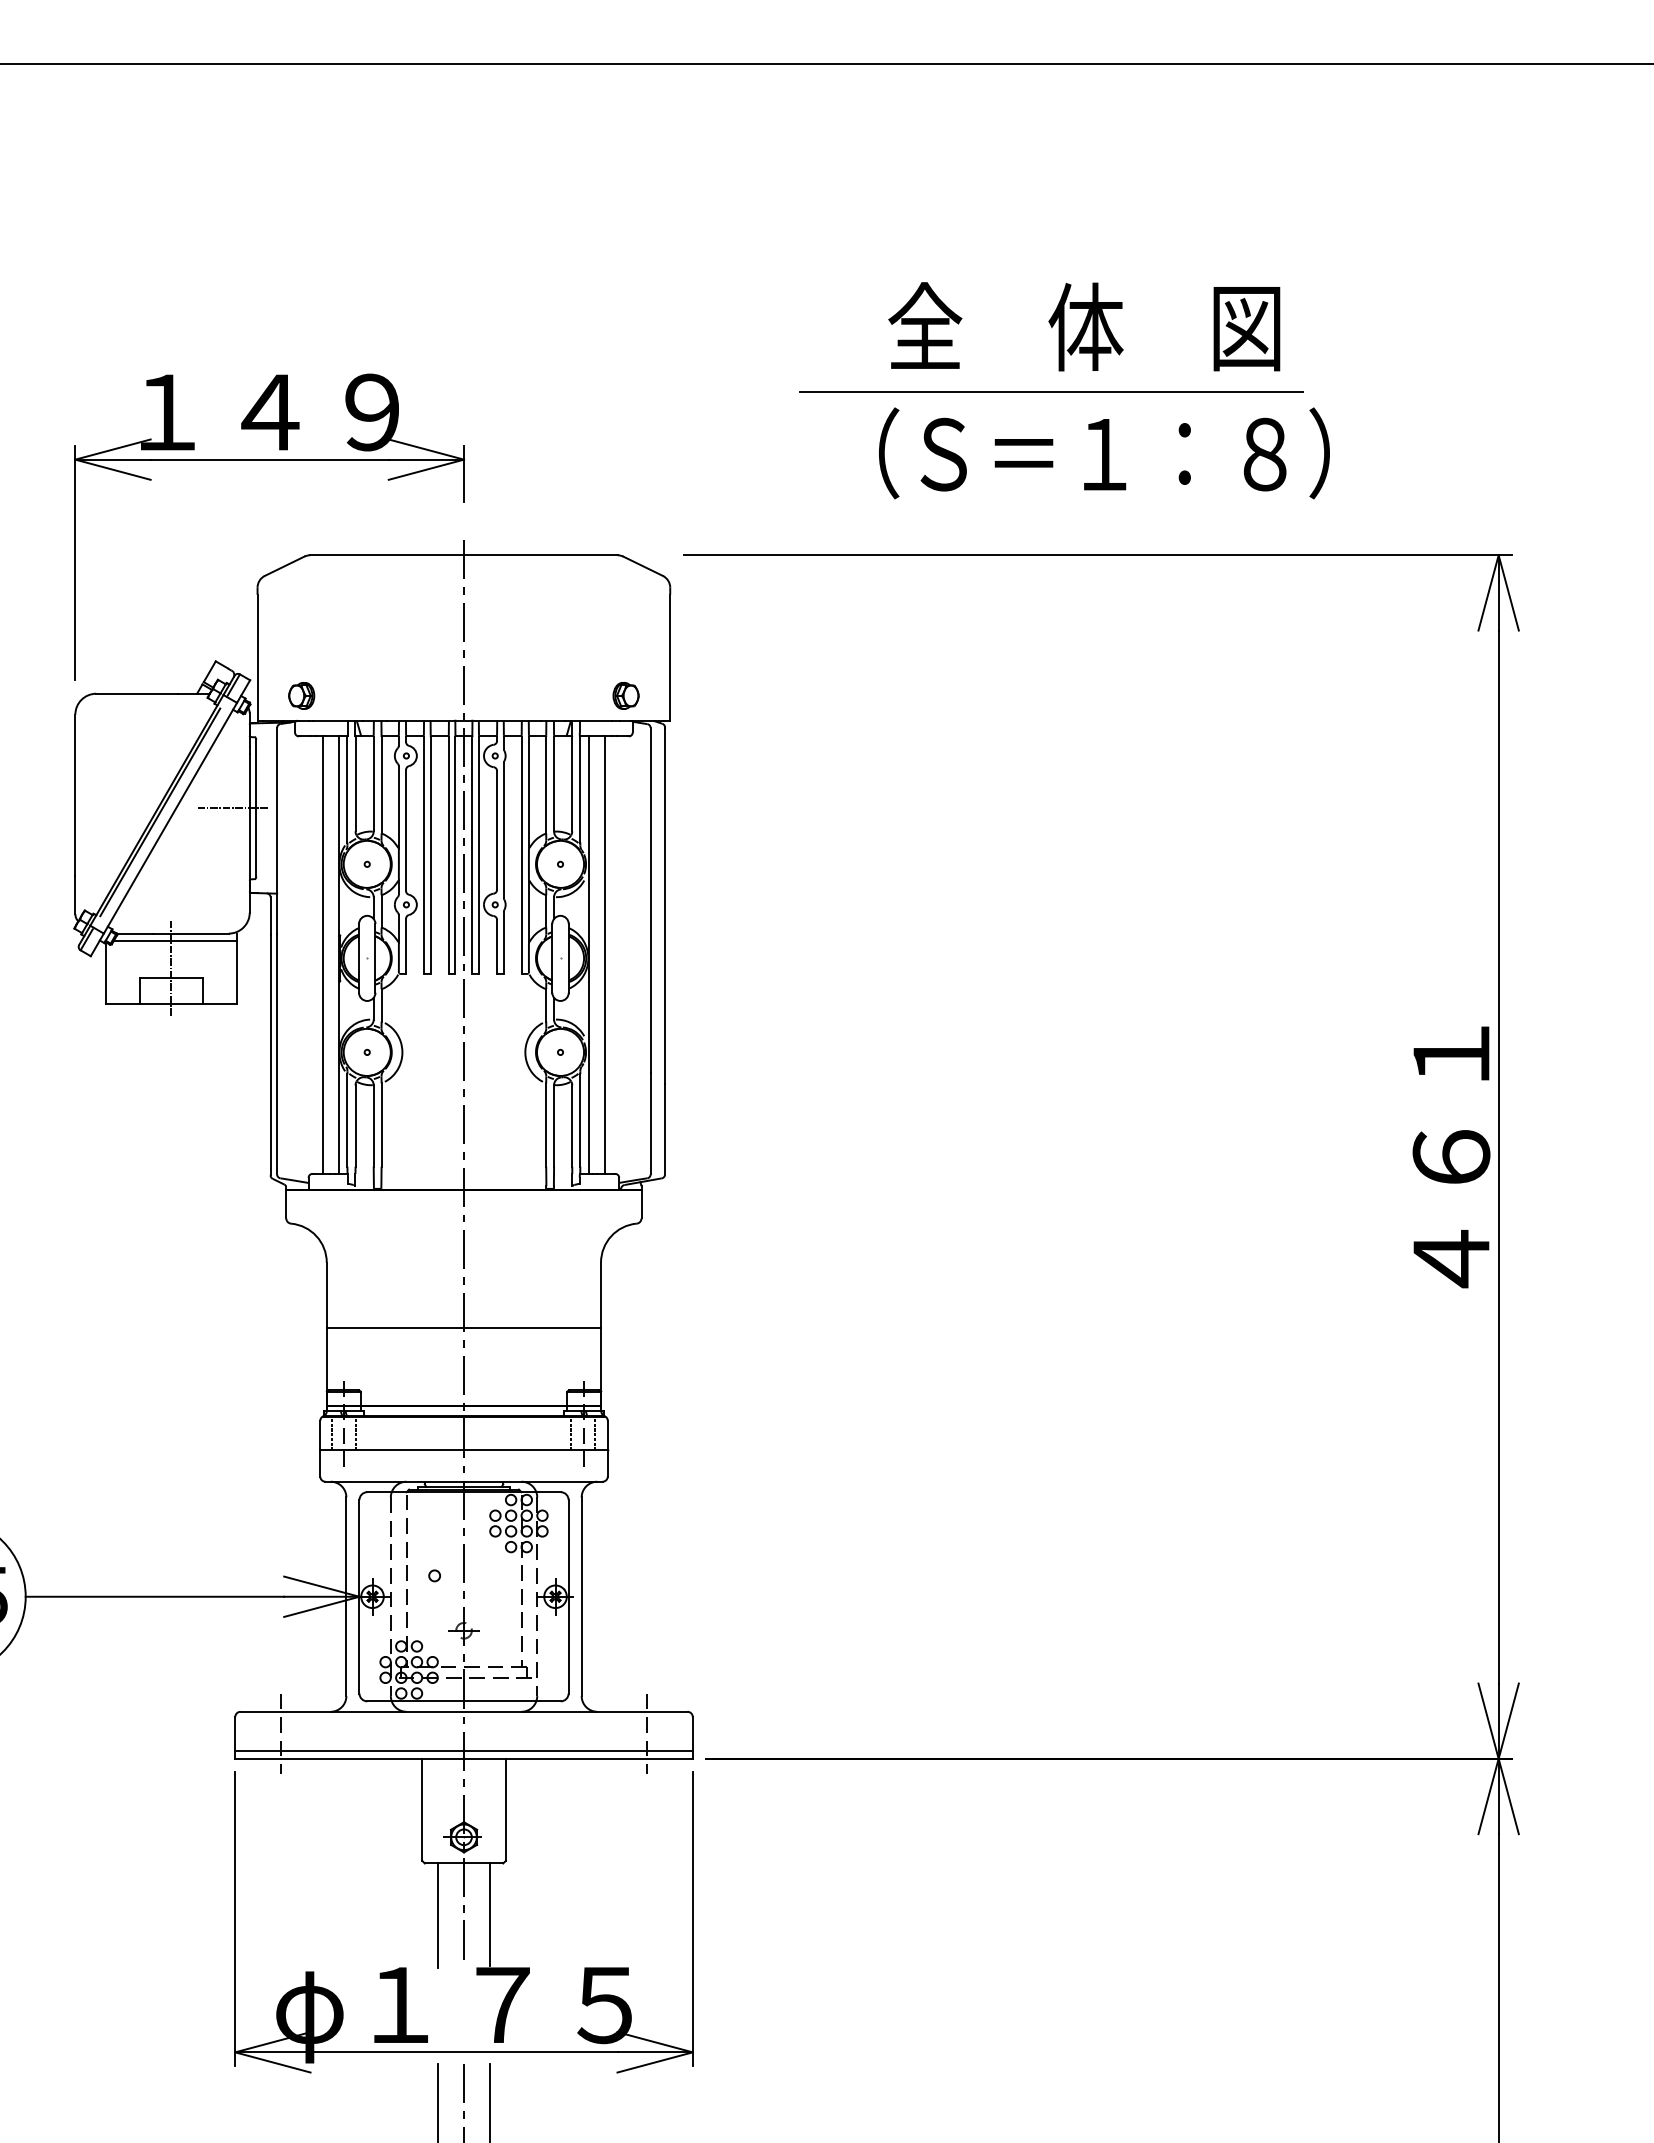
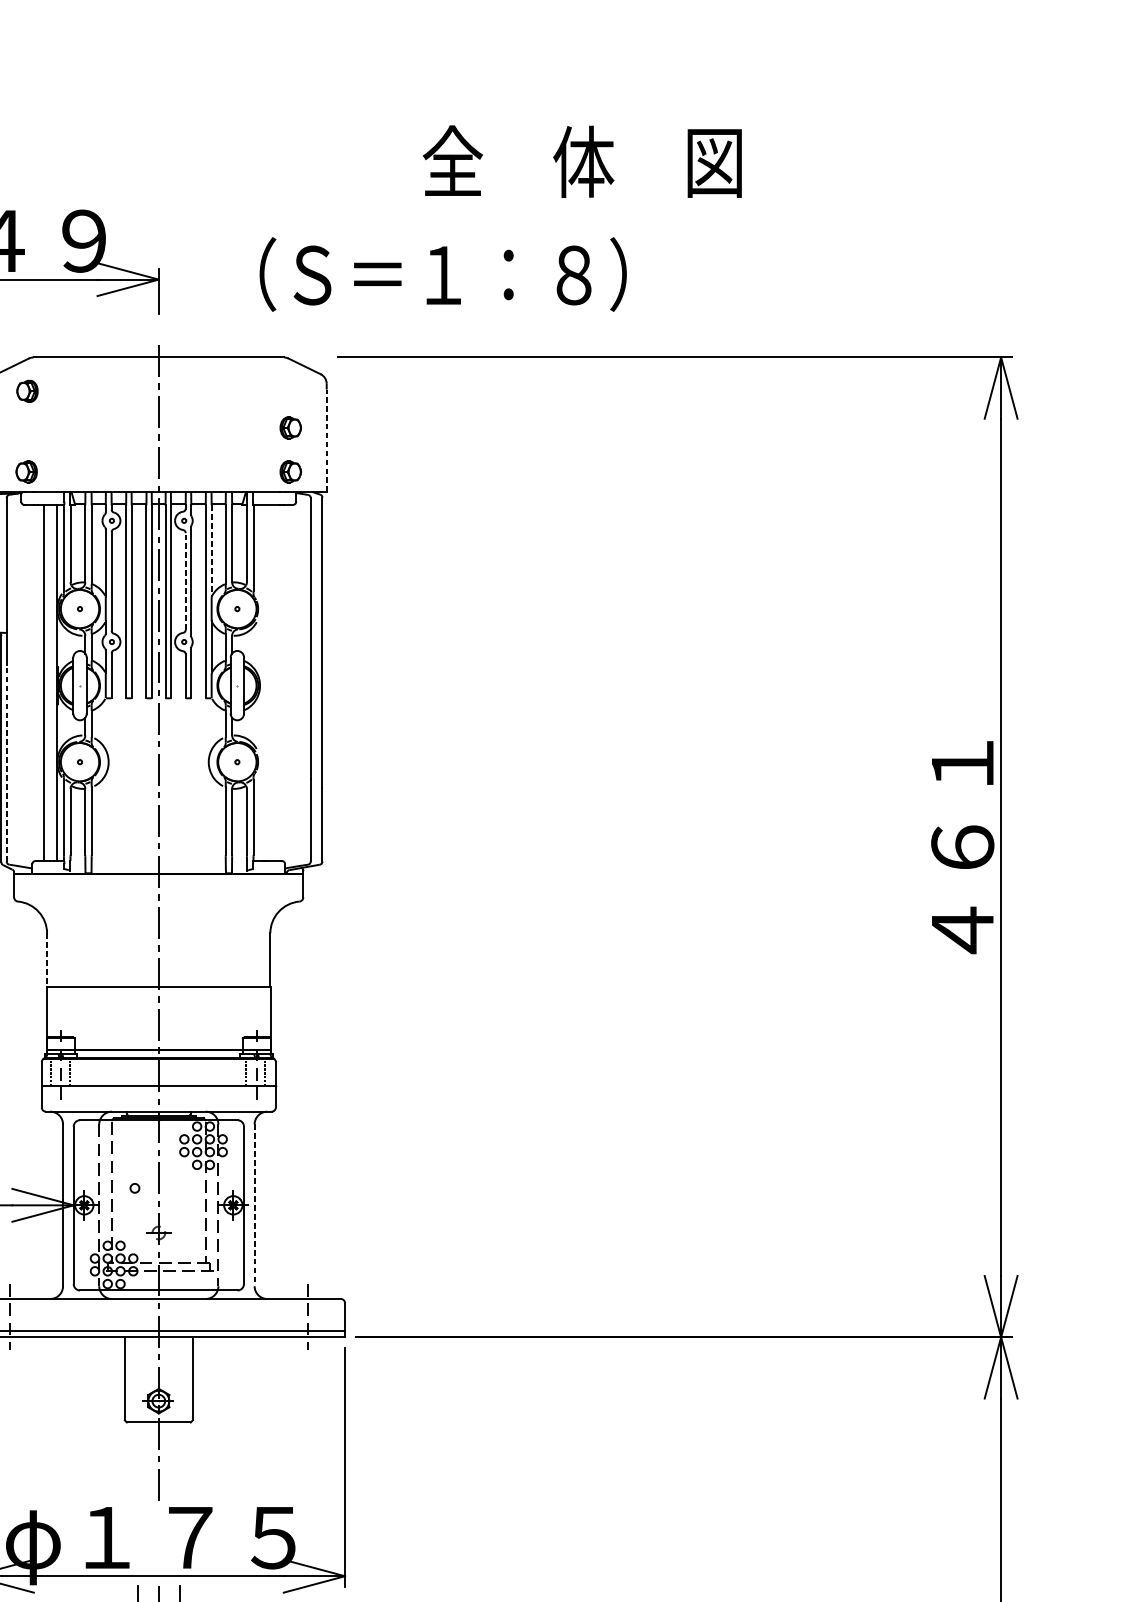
text: (1084, 326) -> (582, 161), moved
line: (1051, 391) -> (637, 224), removed
text: (1104, 453) -> (443, 274), moved
part: (302, 596) -> (27, 391), added
part: (625, 641) -> (290, 427), added
line: (670, 657) -> (326, 440), solid -> dashed
line: (528, 793) -> (211, 551), solid -> dashed
line: (497, 829) -> (186, 580), solid -> dashed
line: (589, 954) -> (260, 682), removed
line: (604, 954) -> (273, 682), removed
line: (277, 1053) -> (6, 763), solid -> dashed
line: (326, 1295) -> (46, 960), solid -> dashed
line: (581, 1597) -> (254, 1205), solid -> dashed
line: (490, 1914) -> (180, 1464), removed
line: (437, 1915) -> (137, 1464), removed

